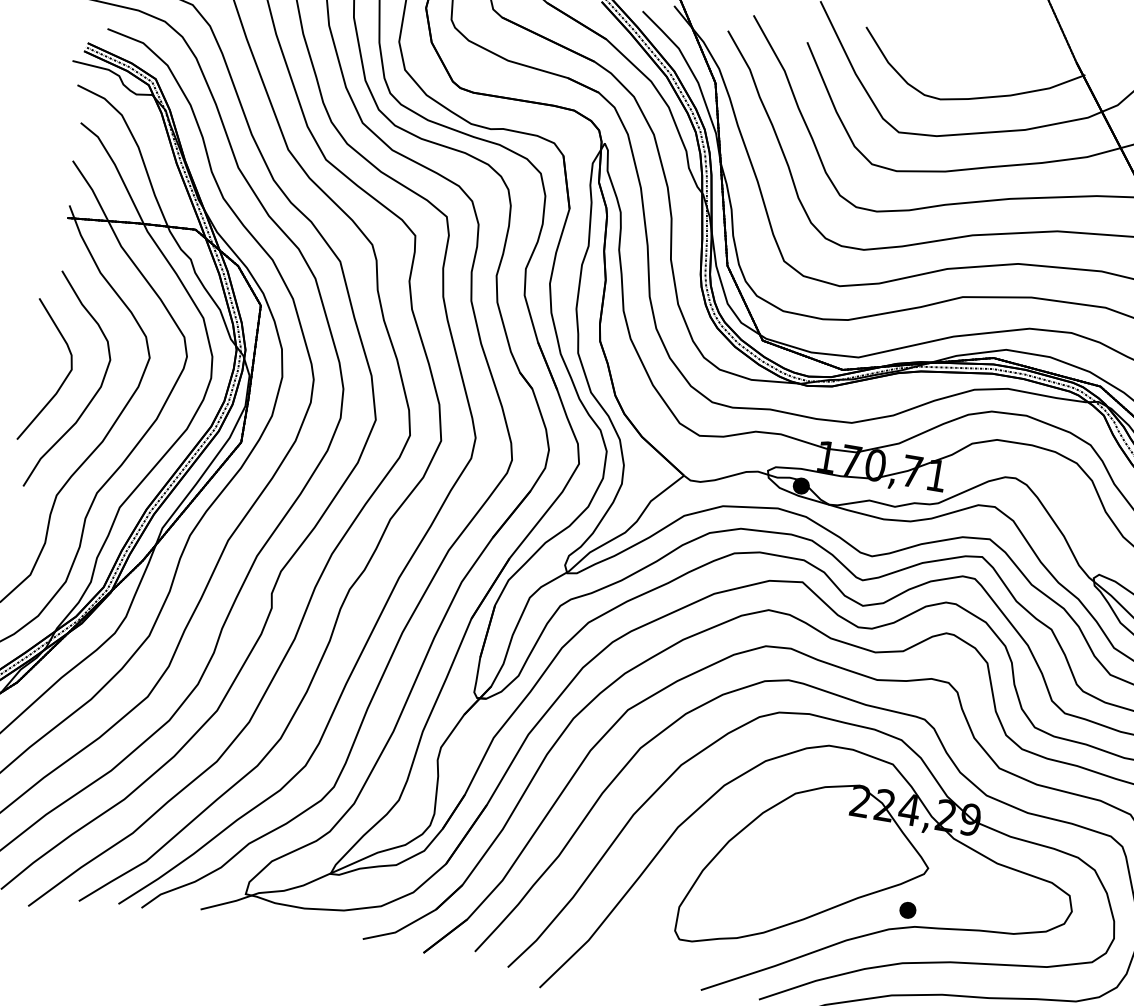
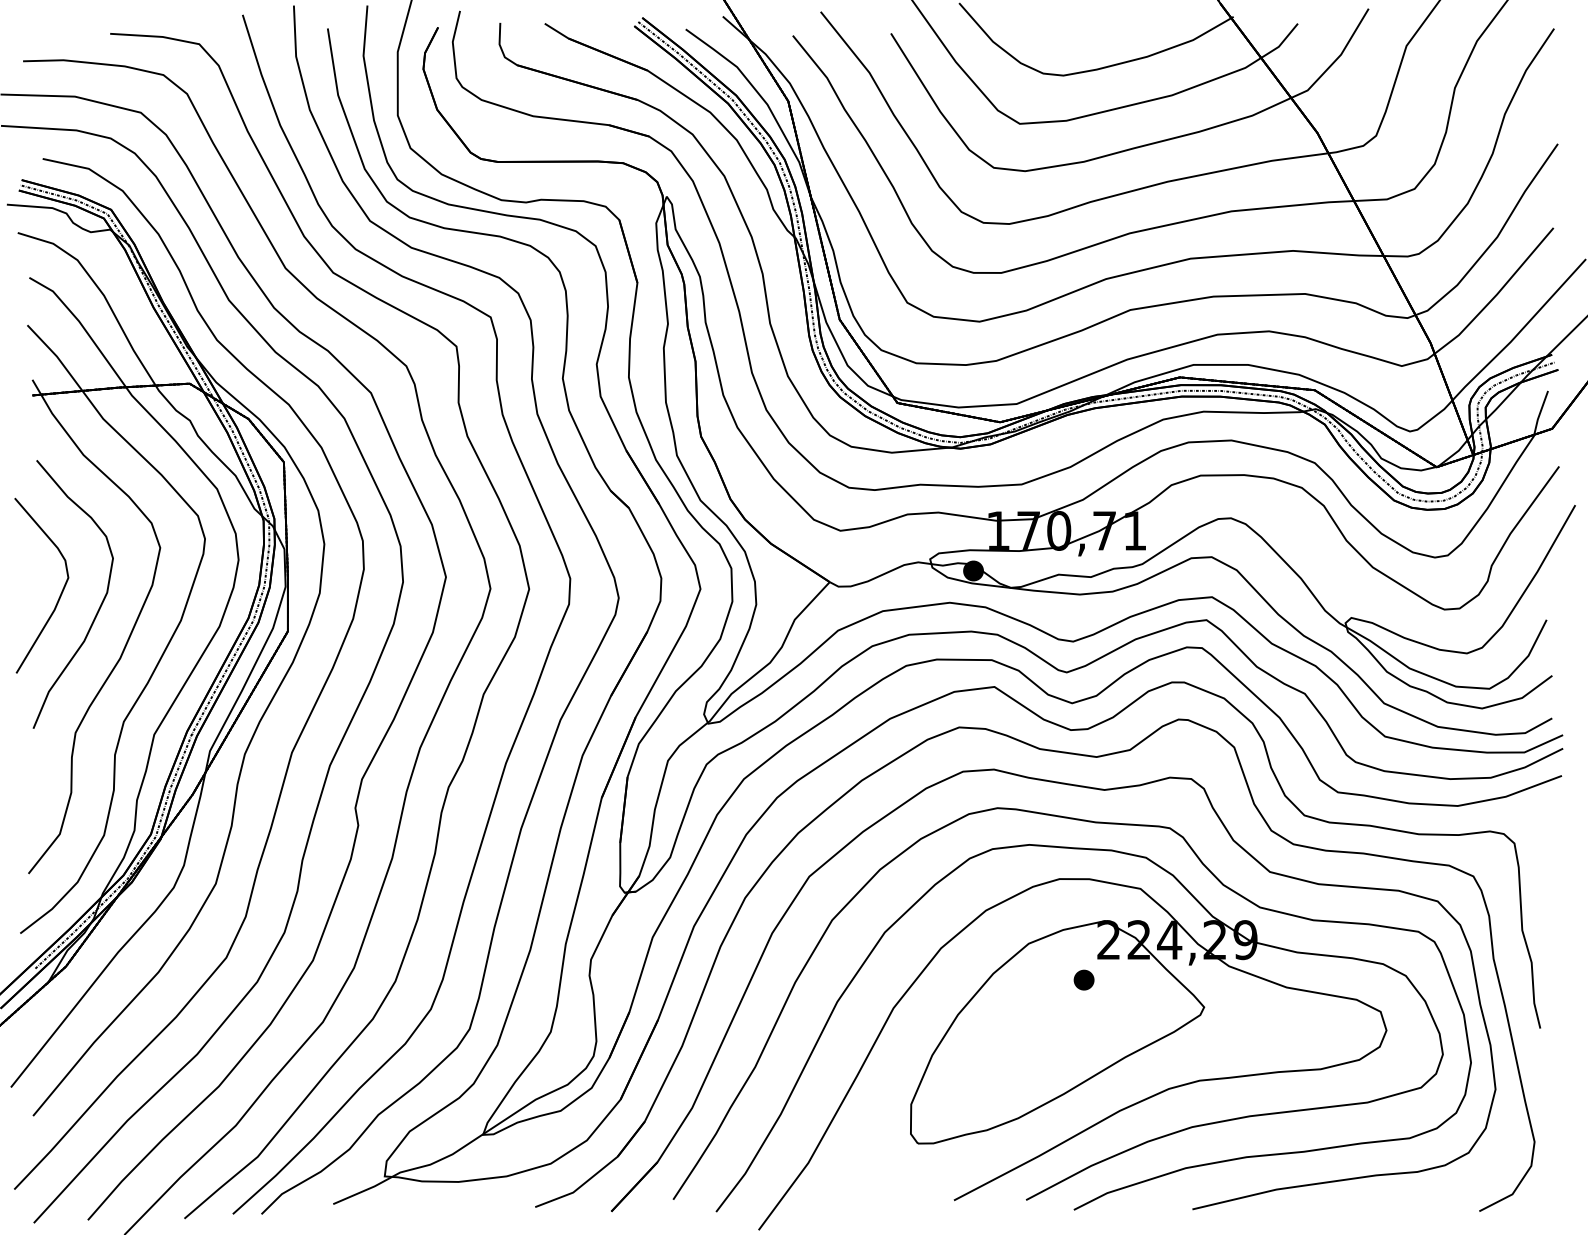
part: (907, 909) -> (1083, 979), moved

